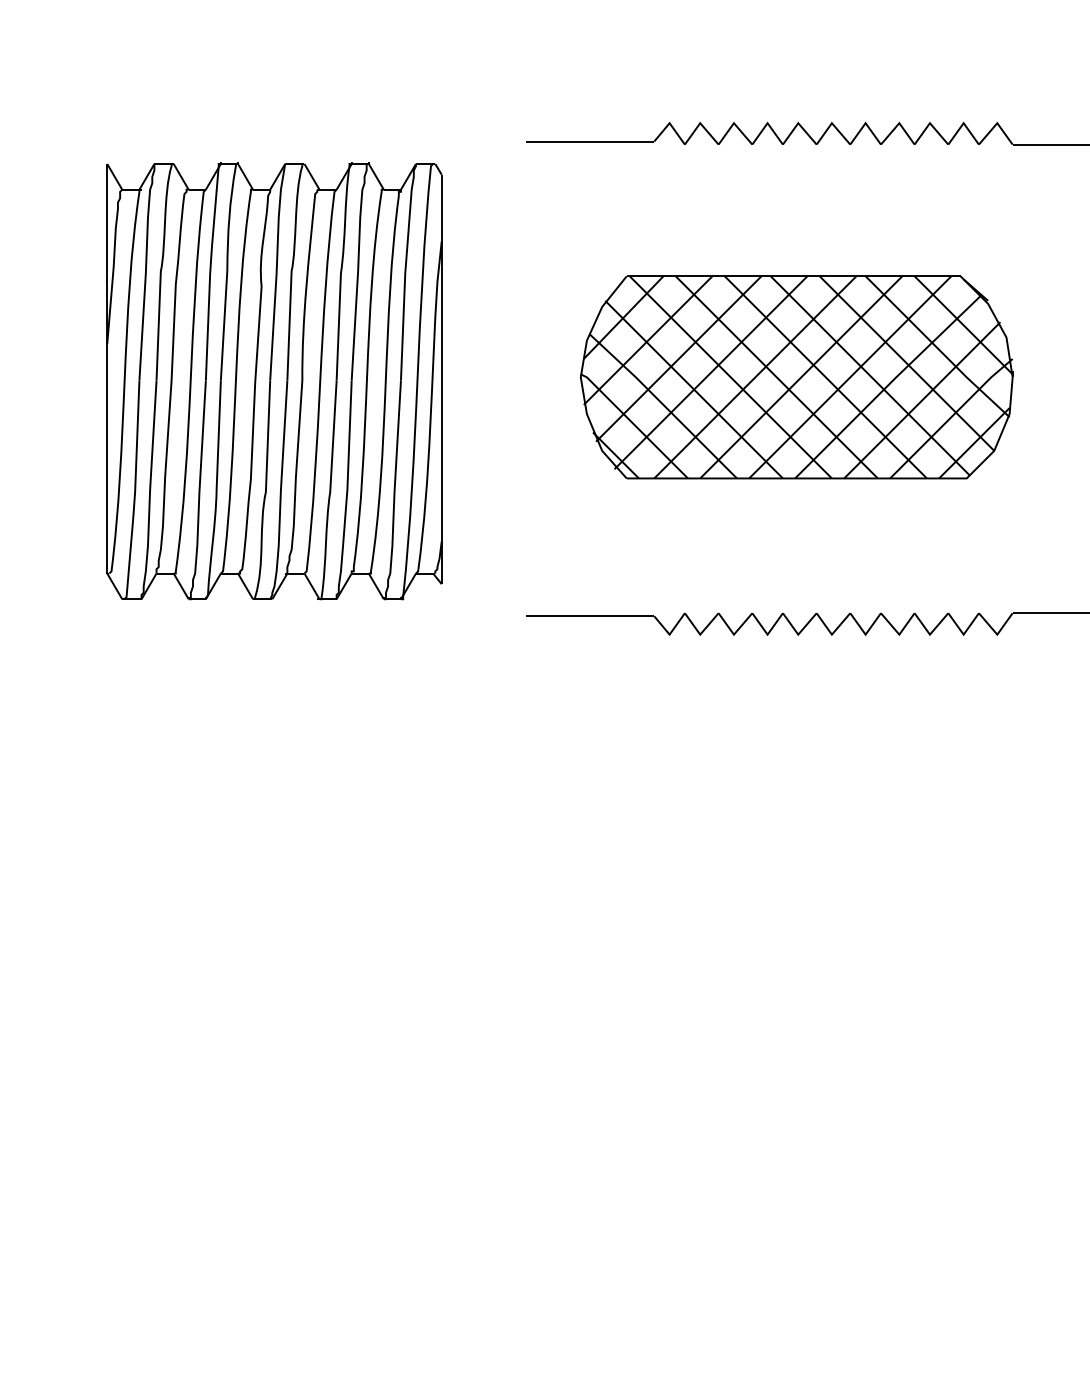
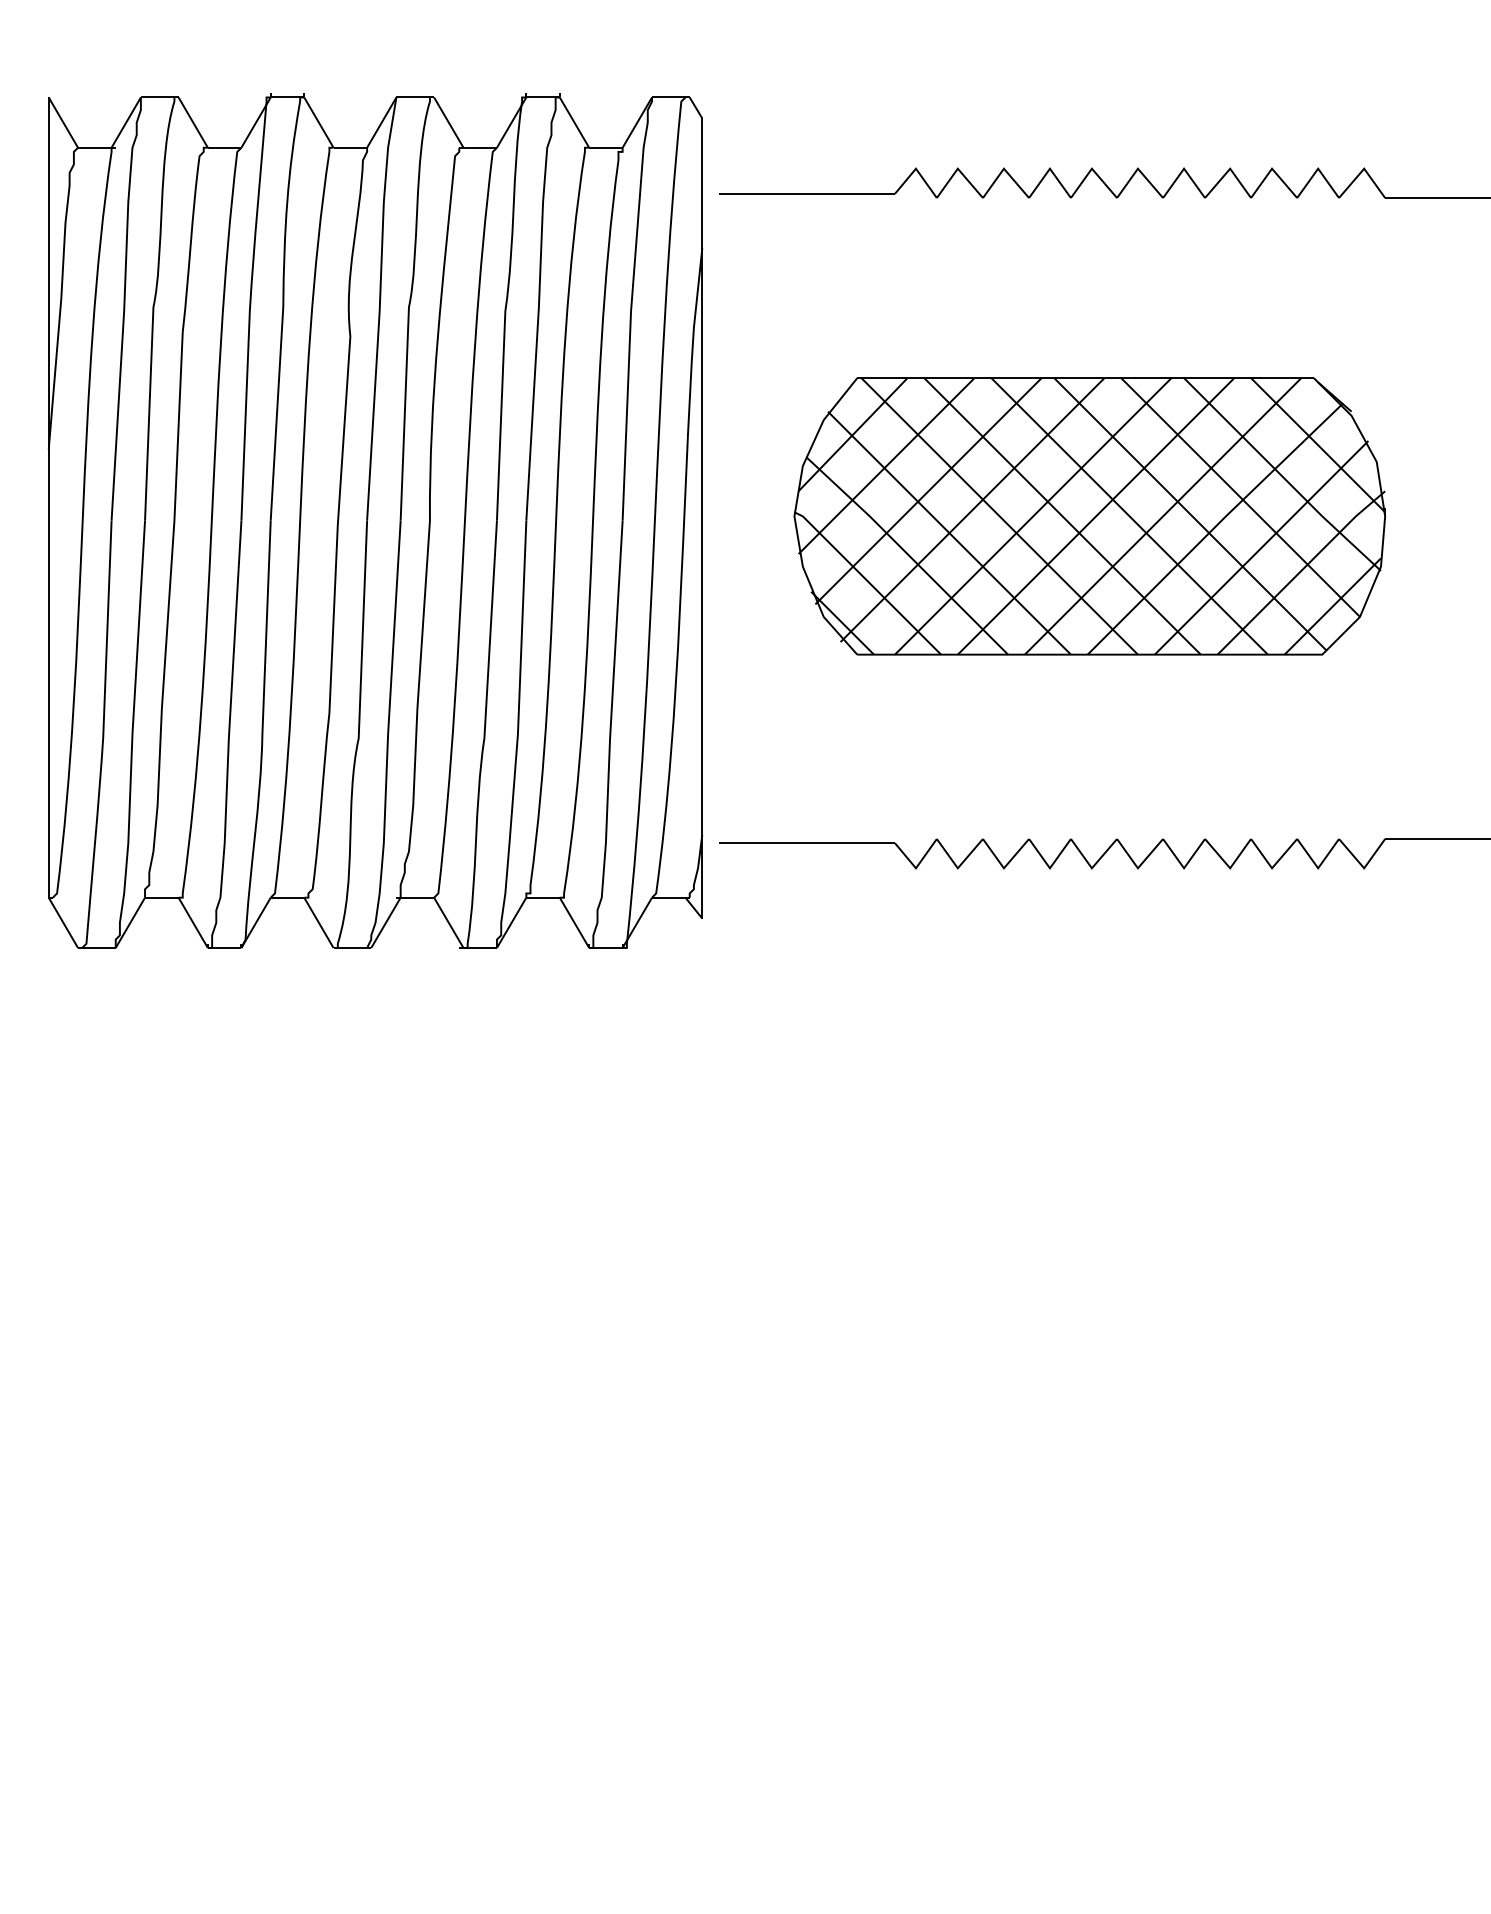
part: (274, 380) -> (375, 520), size x1.43

